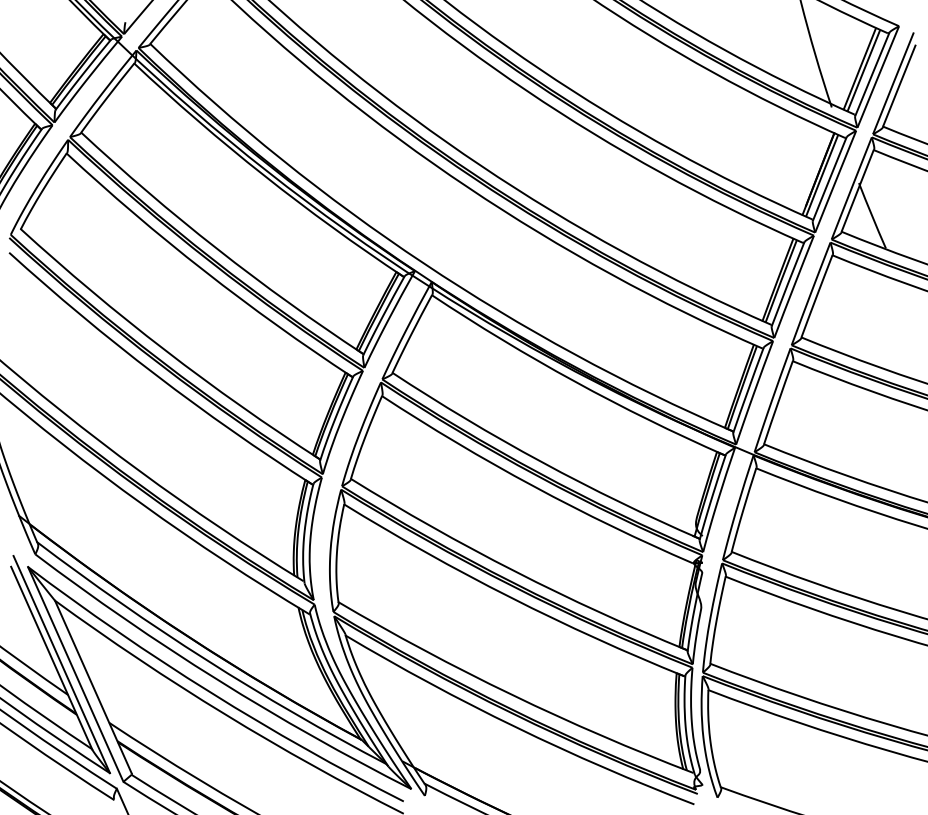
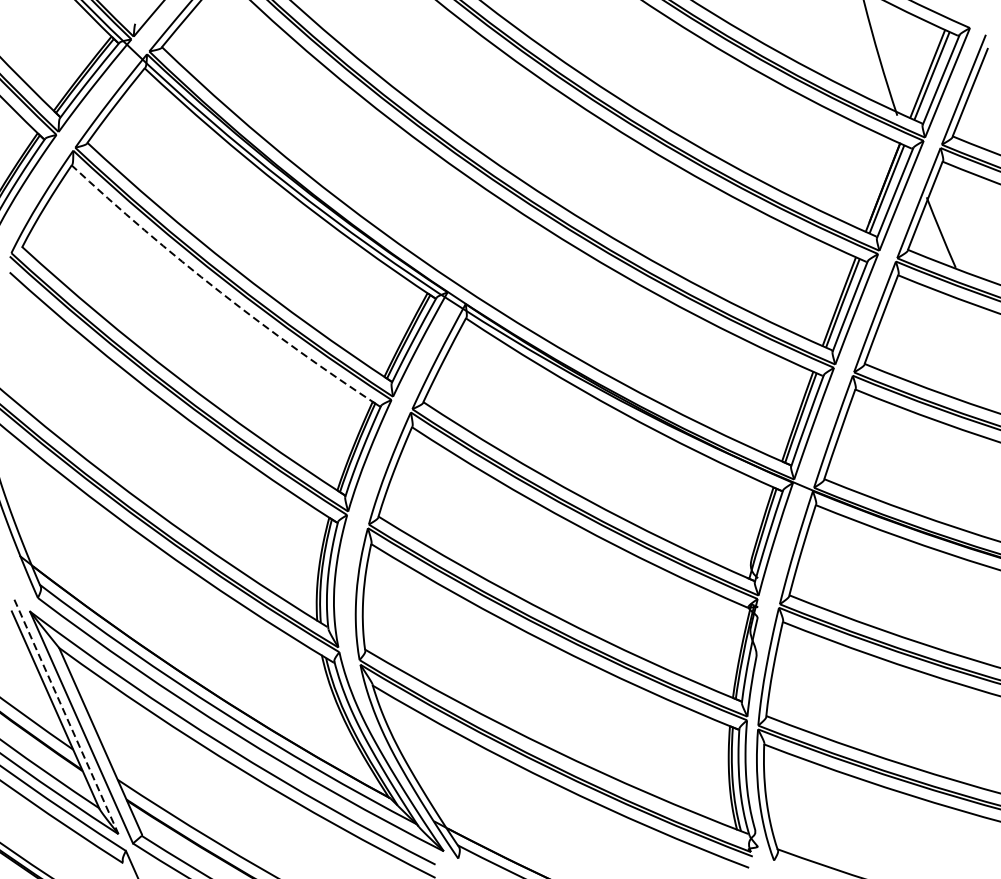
arc: (204, 271) -> (220, 292), solid -> dashed
line: (61, 664) -> (66, 716), solid -> dashed

